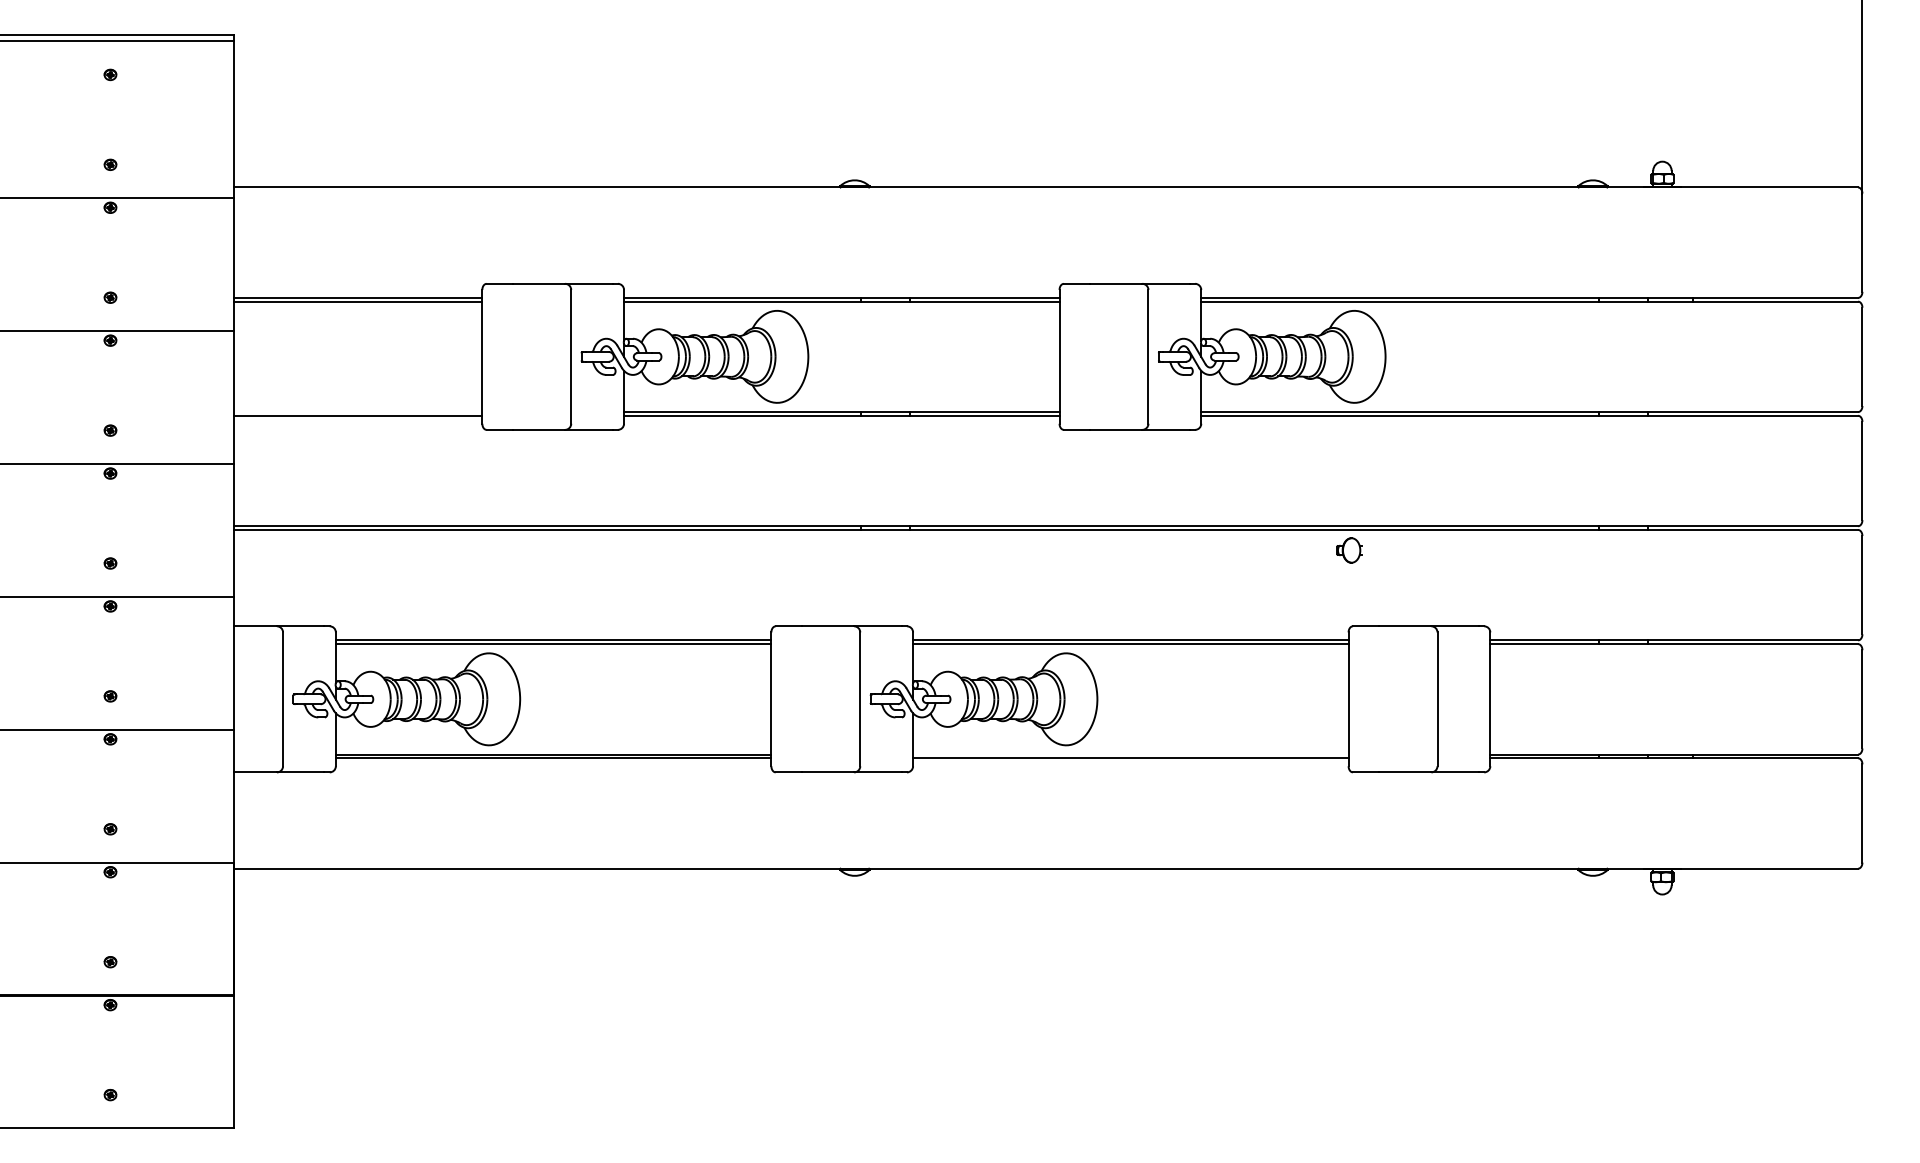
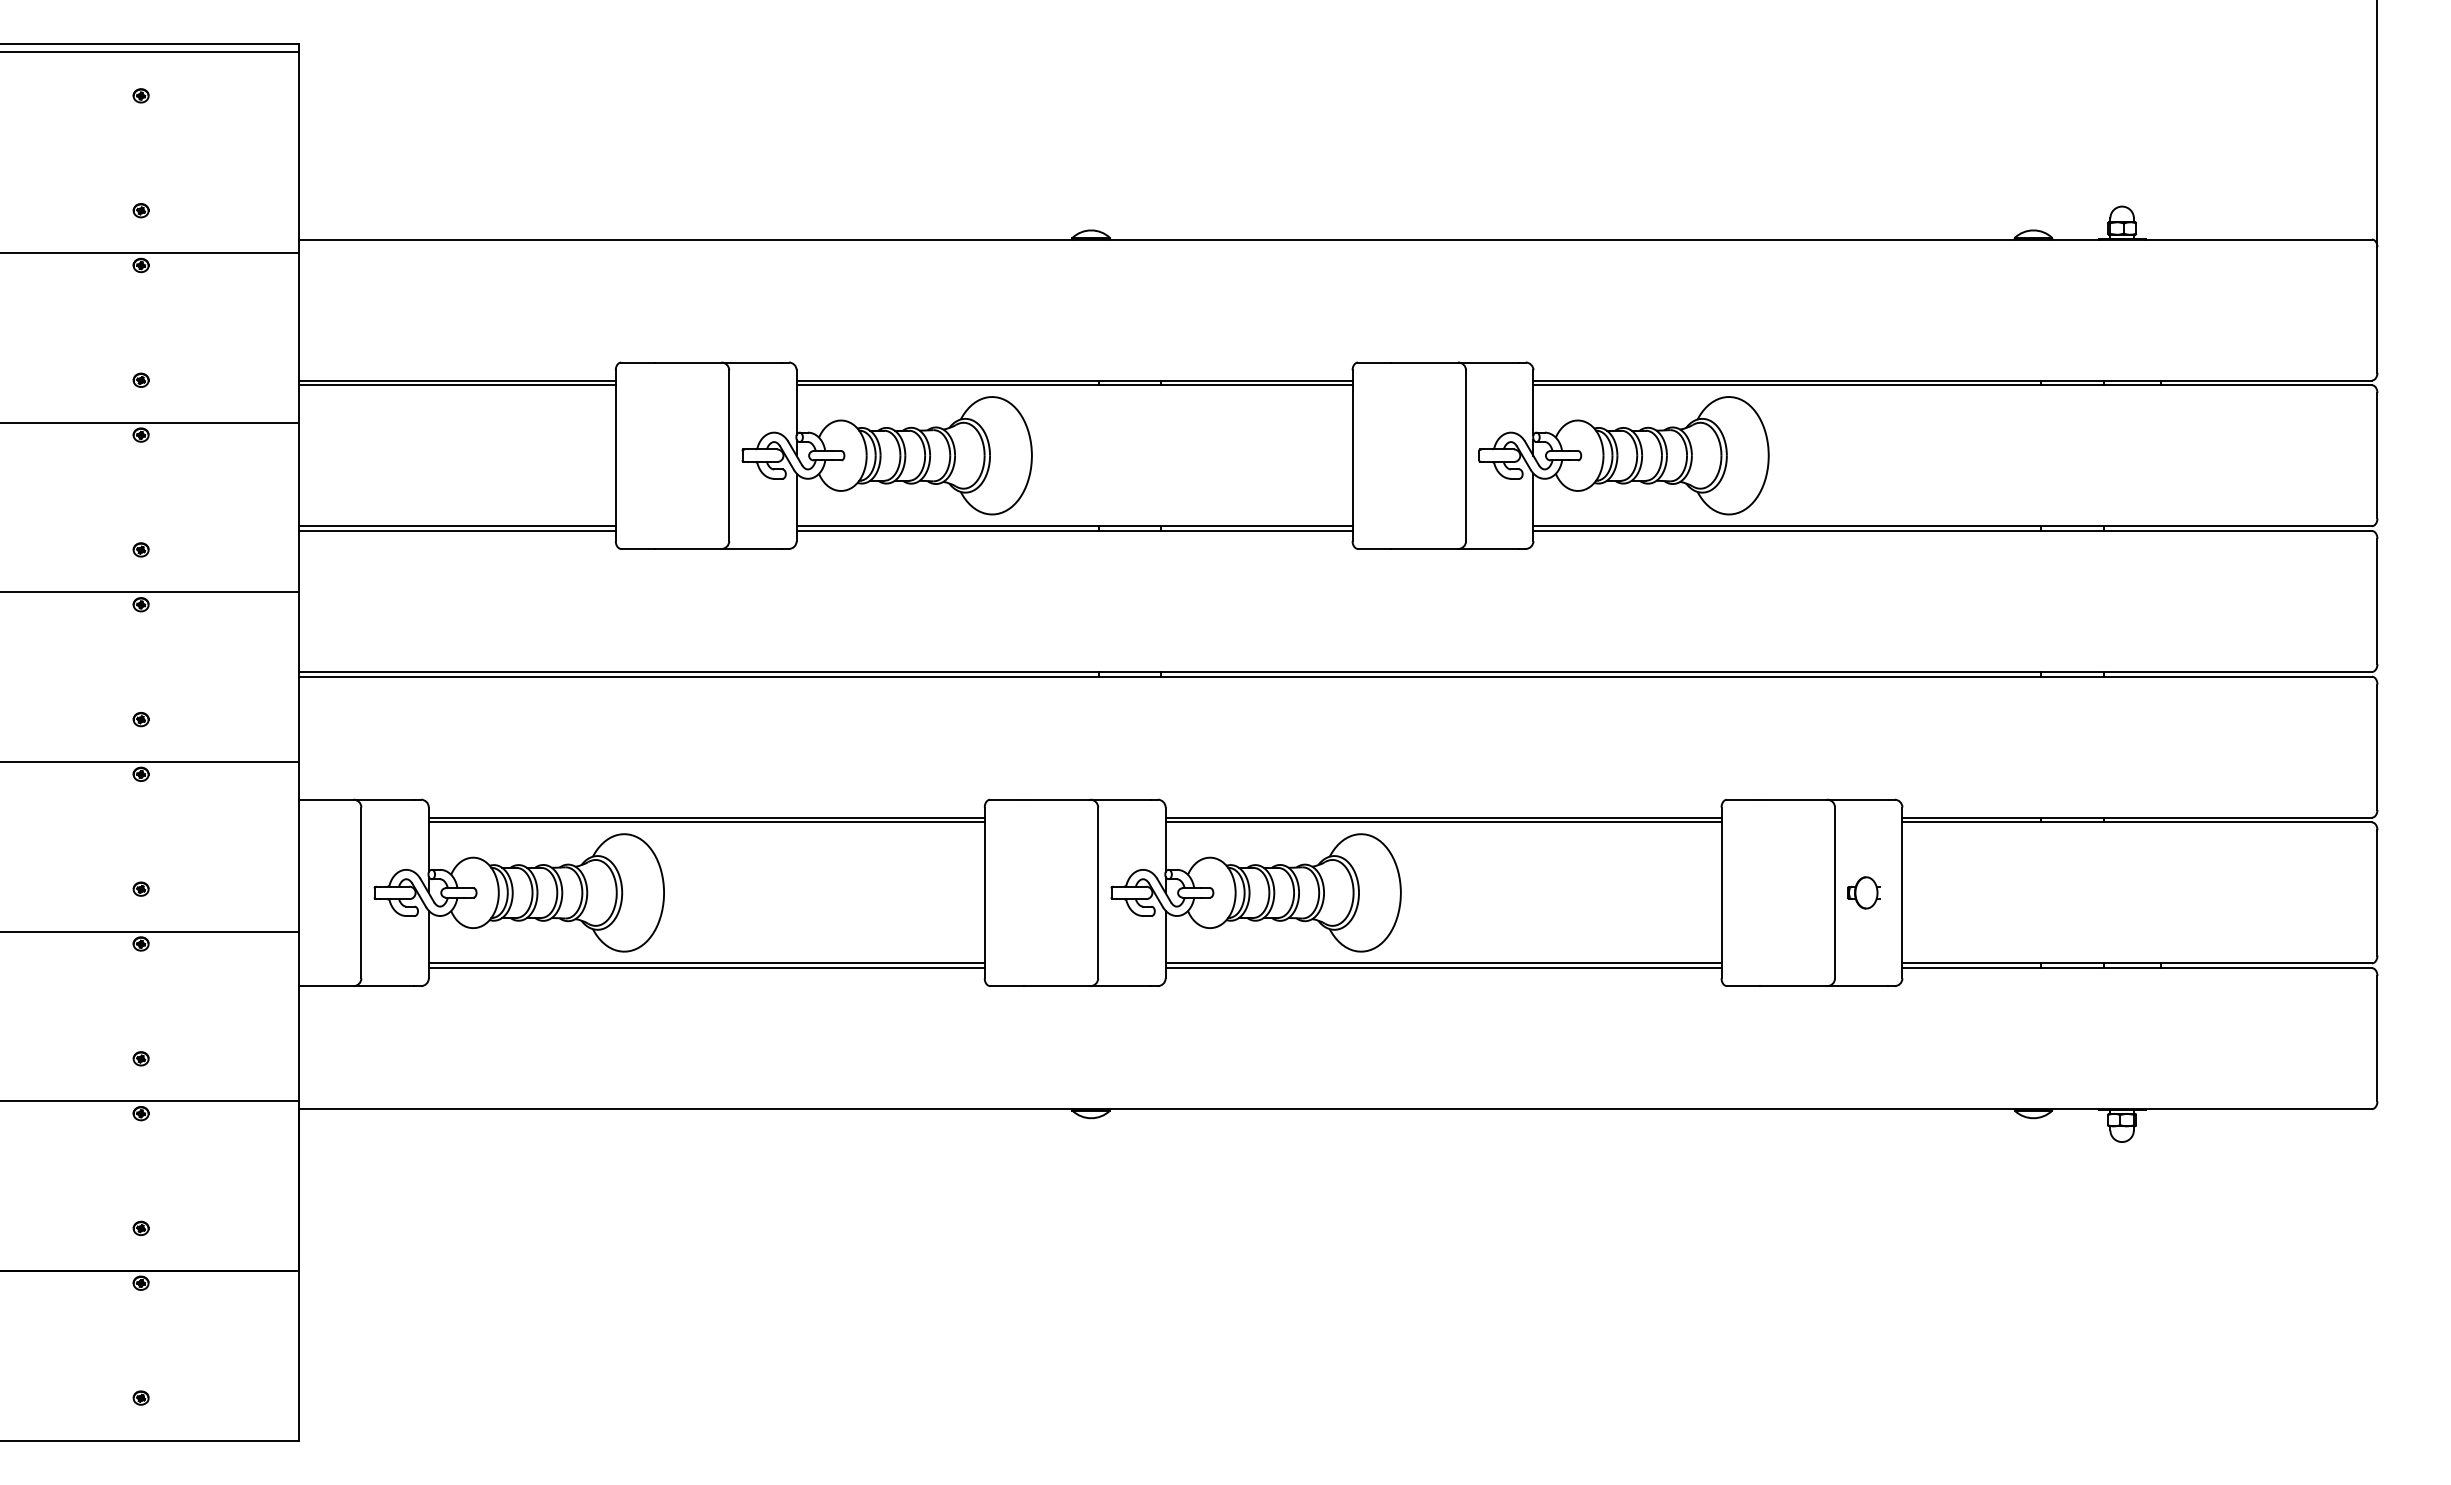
line: (358, 412) -> (457, 526), added
part: (1349, 550) -> (1863, 892), moved
line: (1130, 754) -> (1443, 963), added

